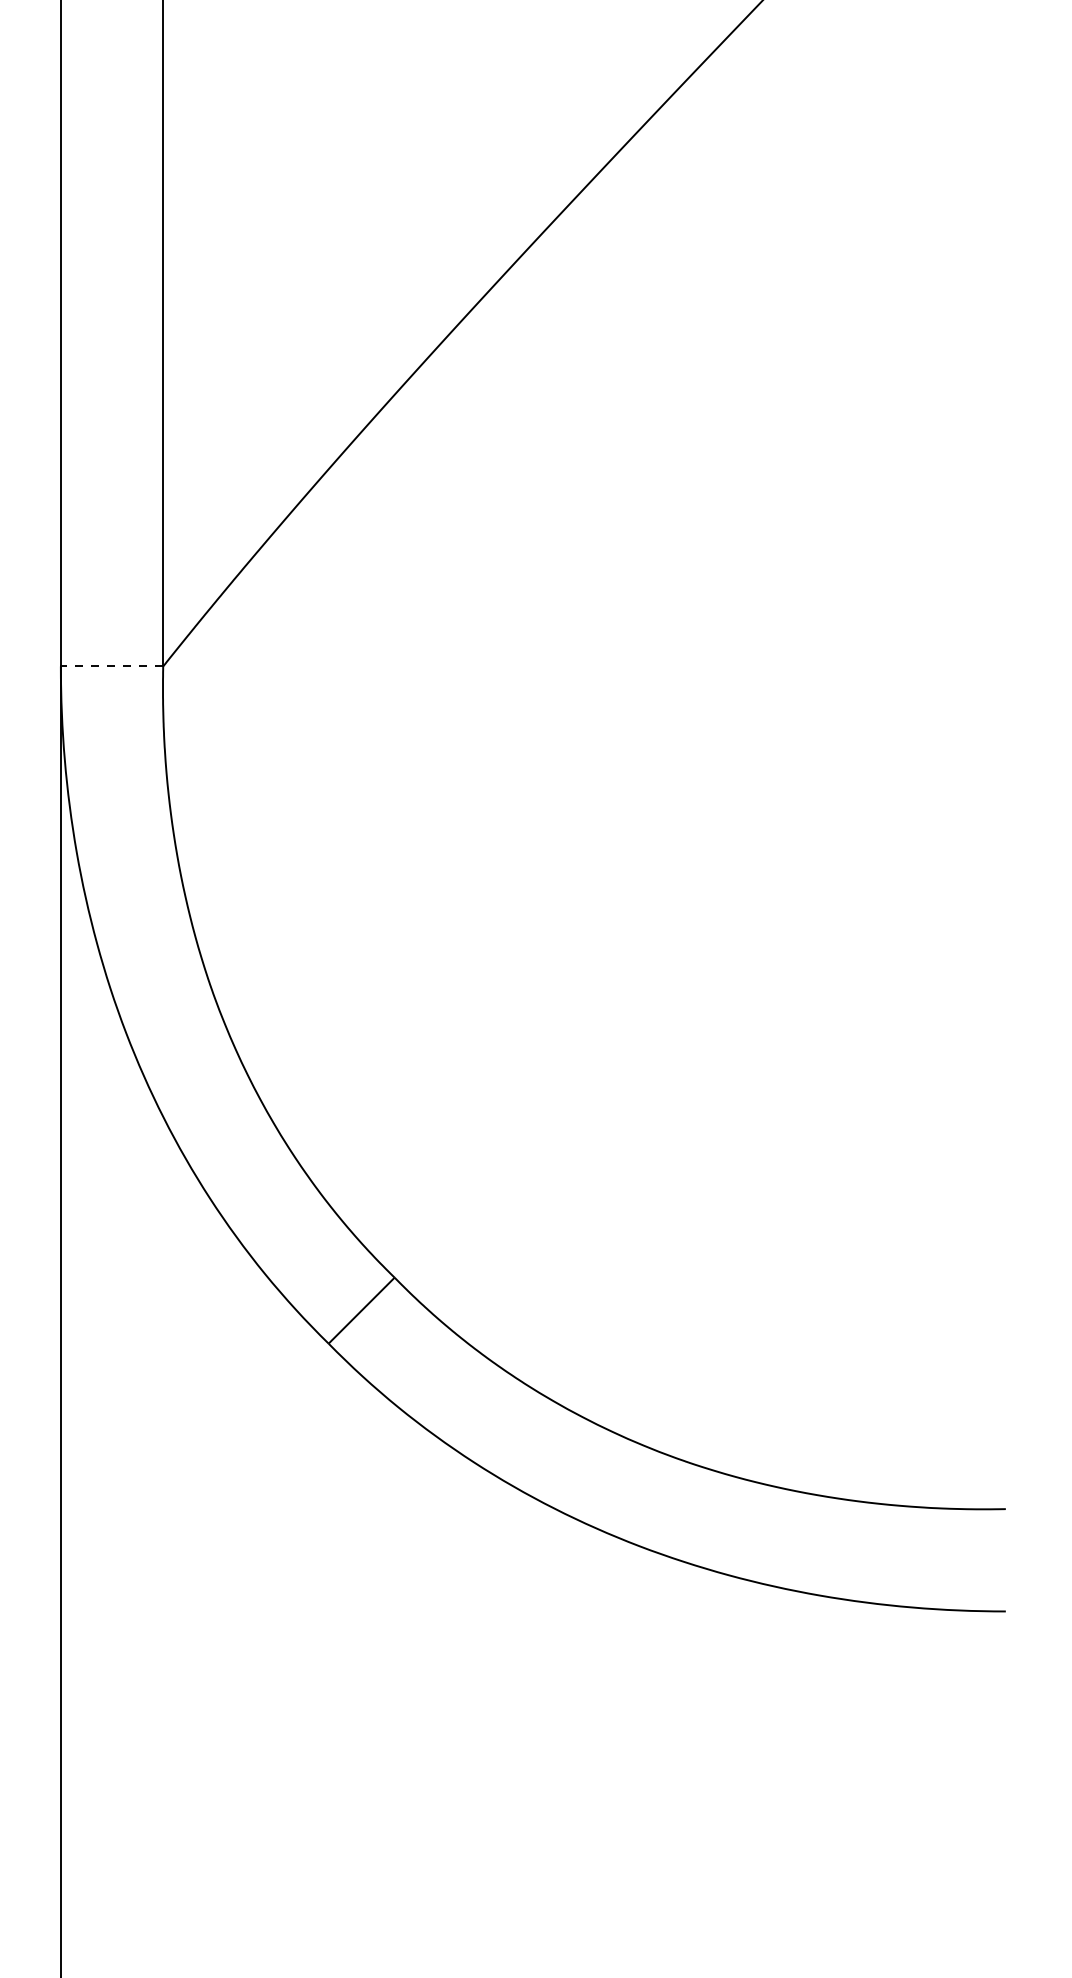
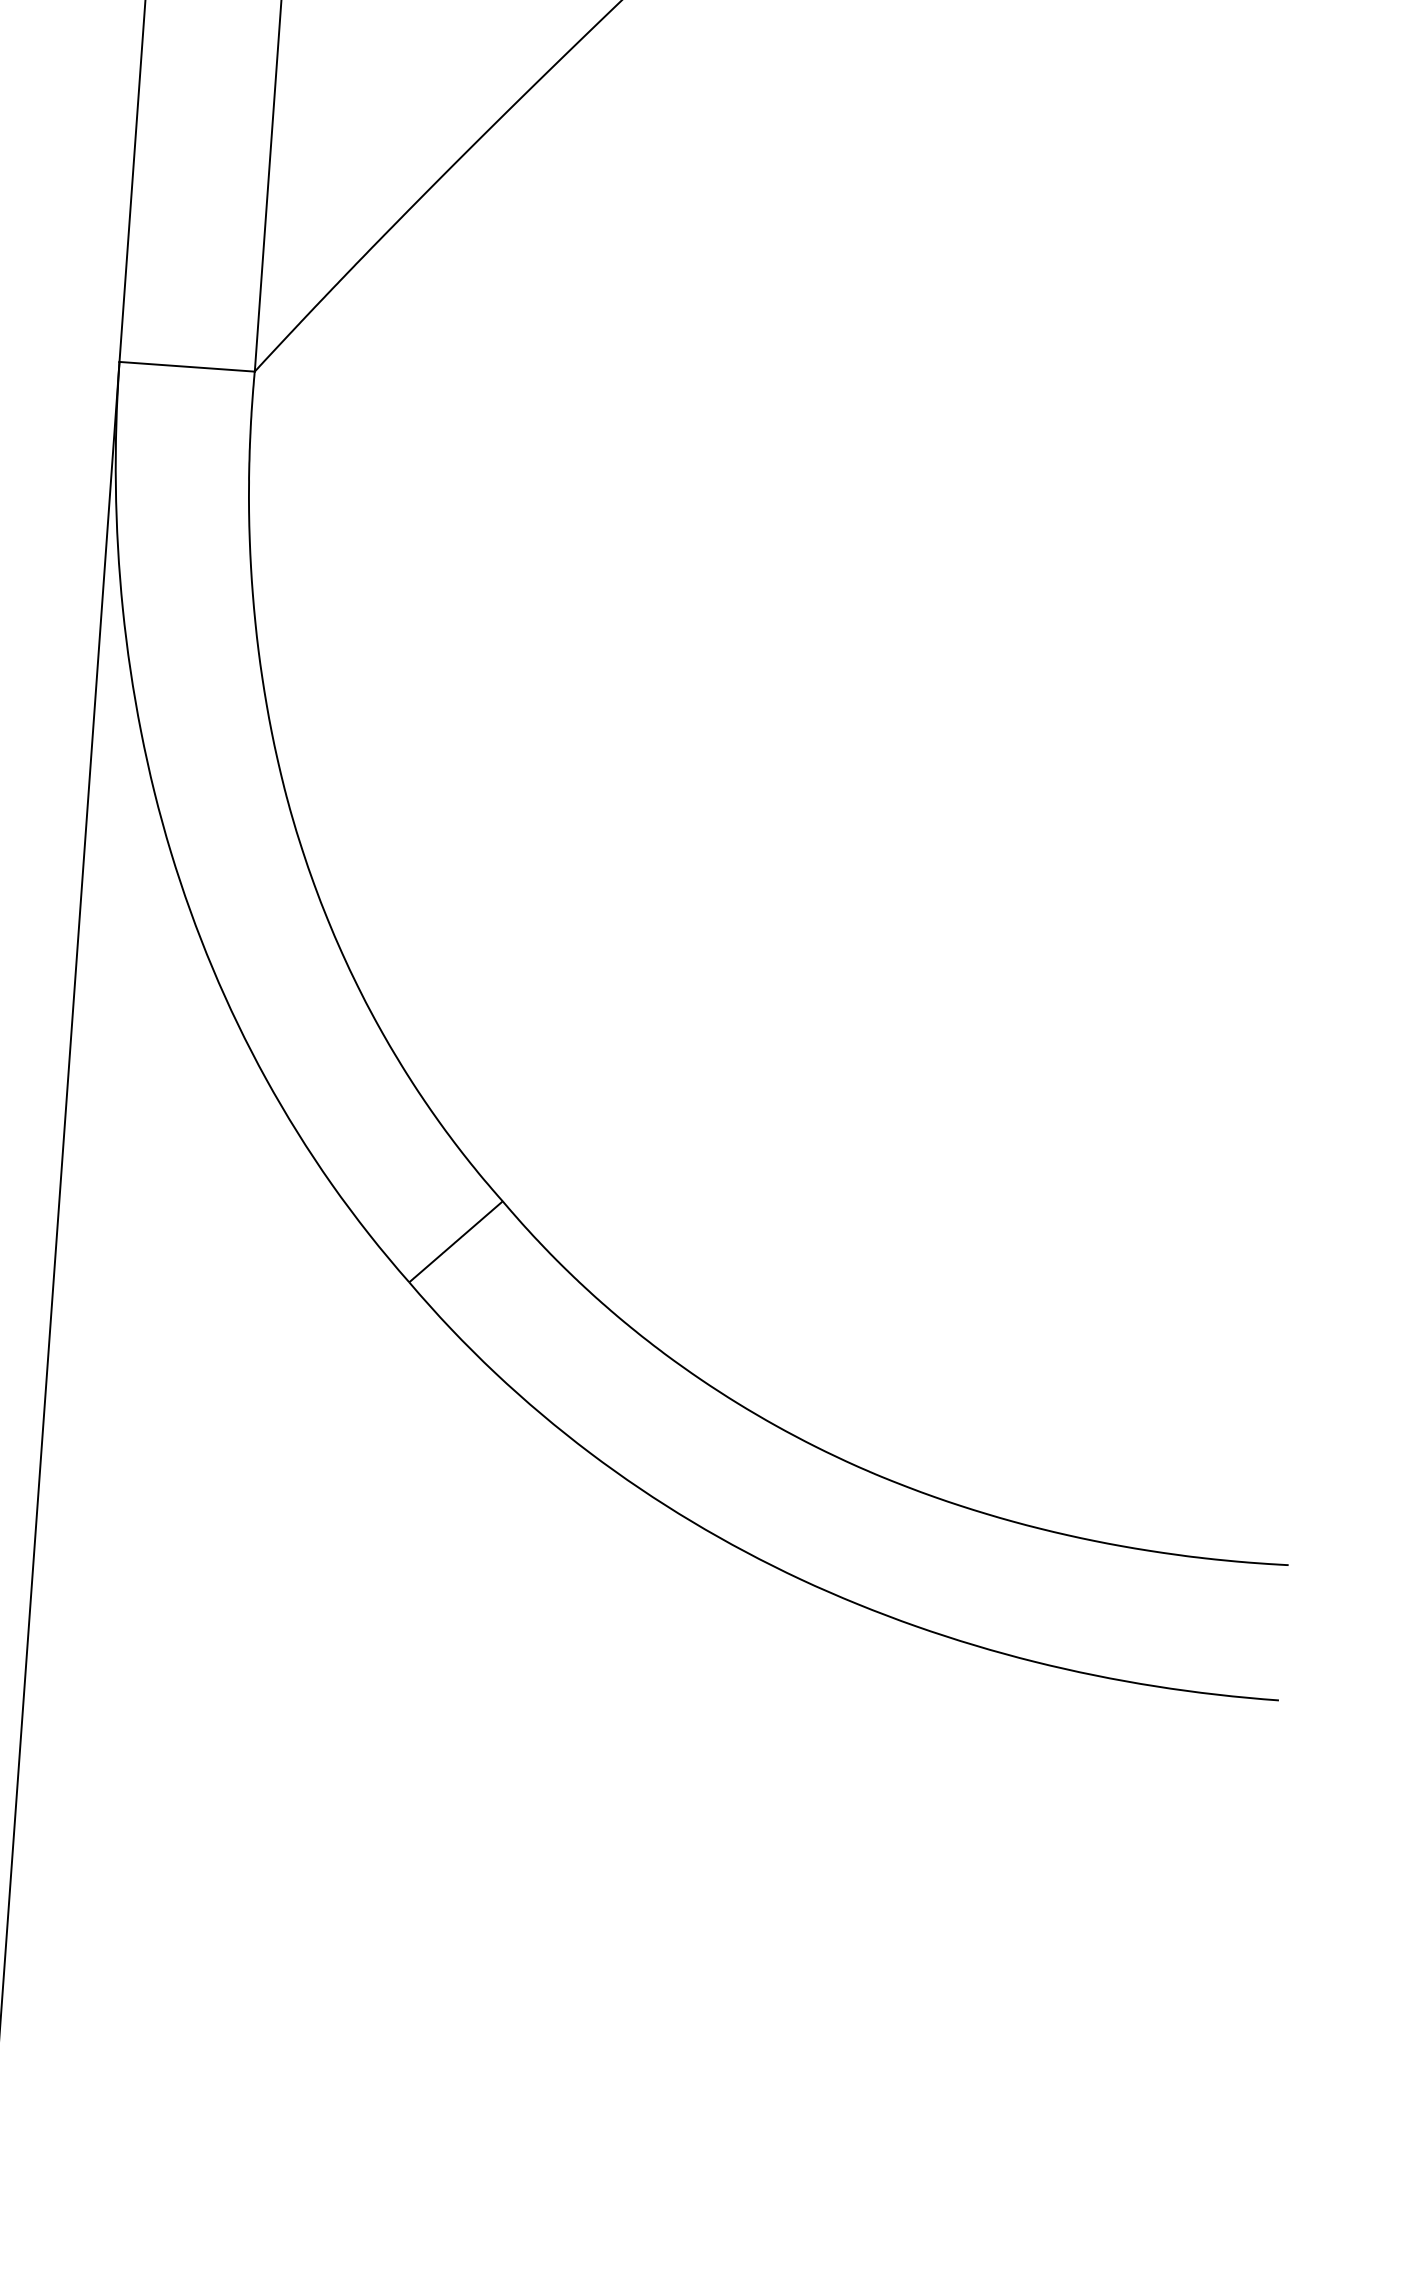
line: (111, 666) -> (186, 366), dashed -> solid

